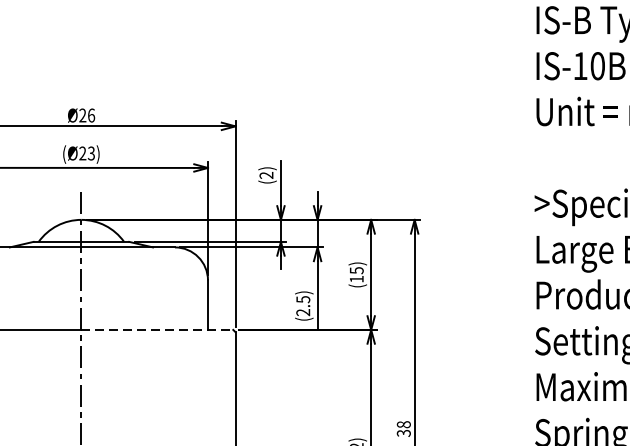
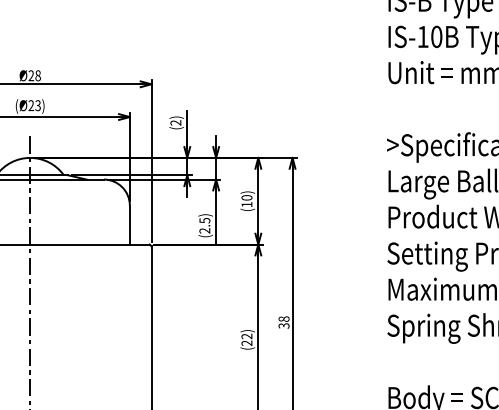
text: (90, 115) -> (37, 75), Ø26 -> Ø28
text: (356, 270) -> (246, 197), (15) -> (10)
line: (157, 329) -> (90, 244), dashed -> solid

